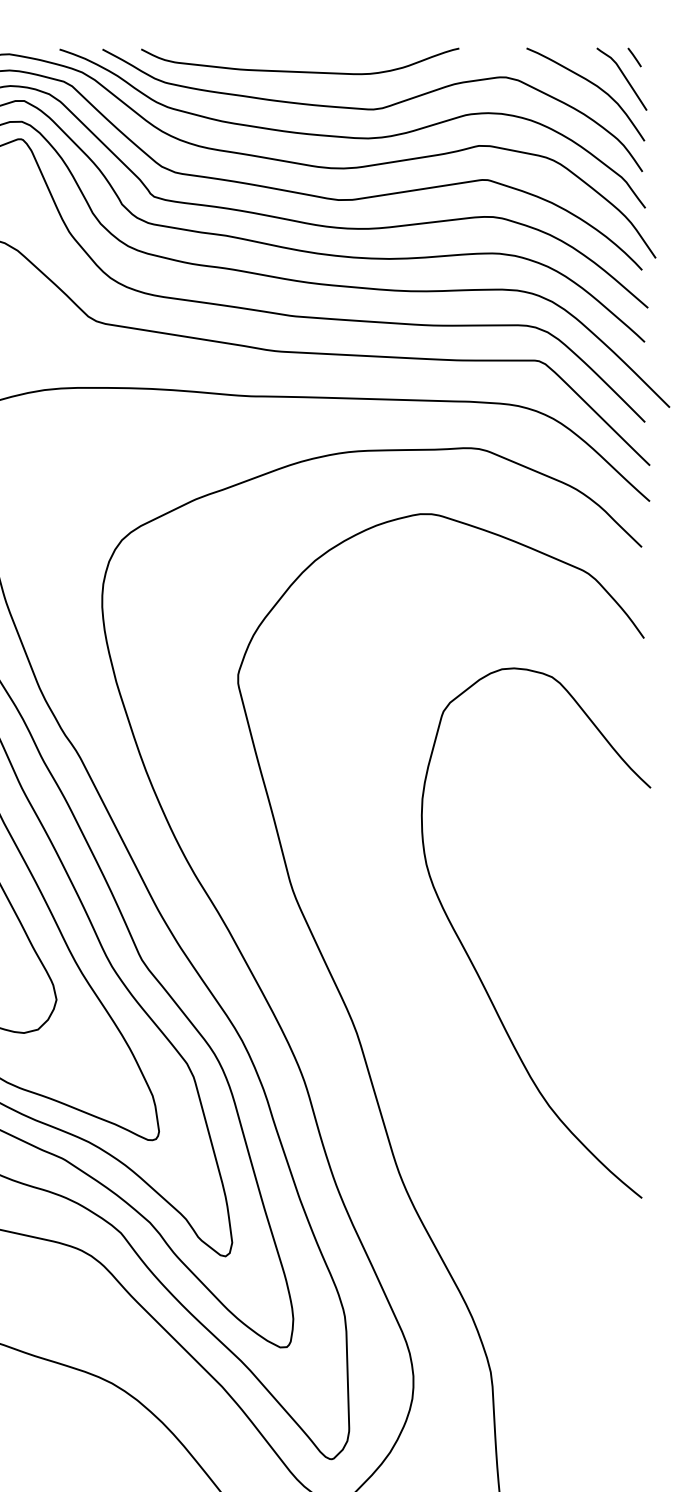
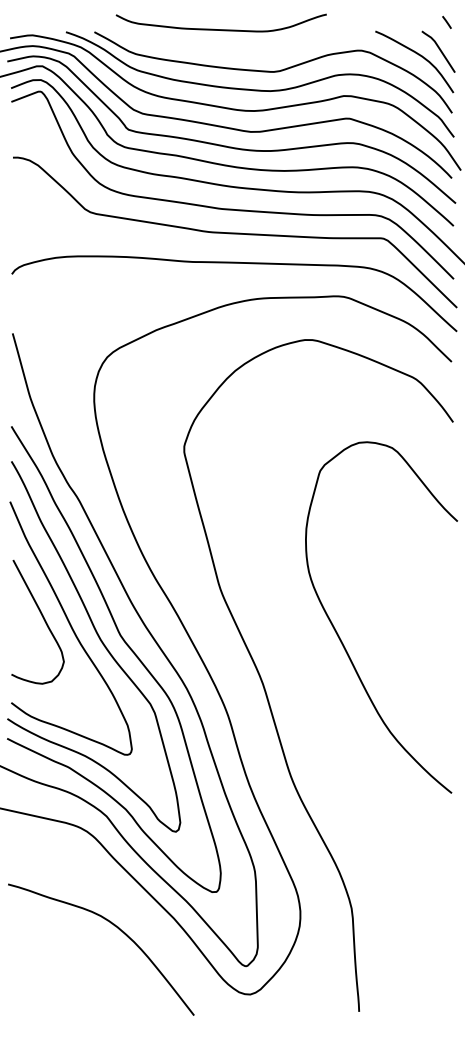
line: (633, 57) -> (446, 22), moved
curve: (298, 71) -> (220, 29), moved

